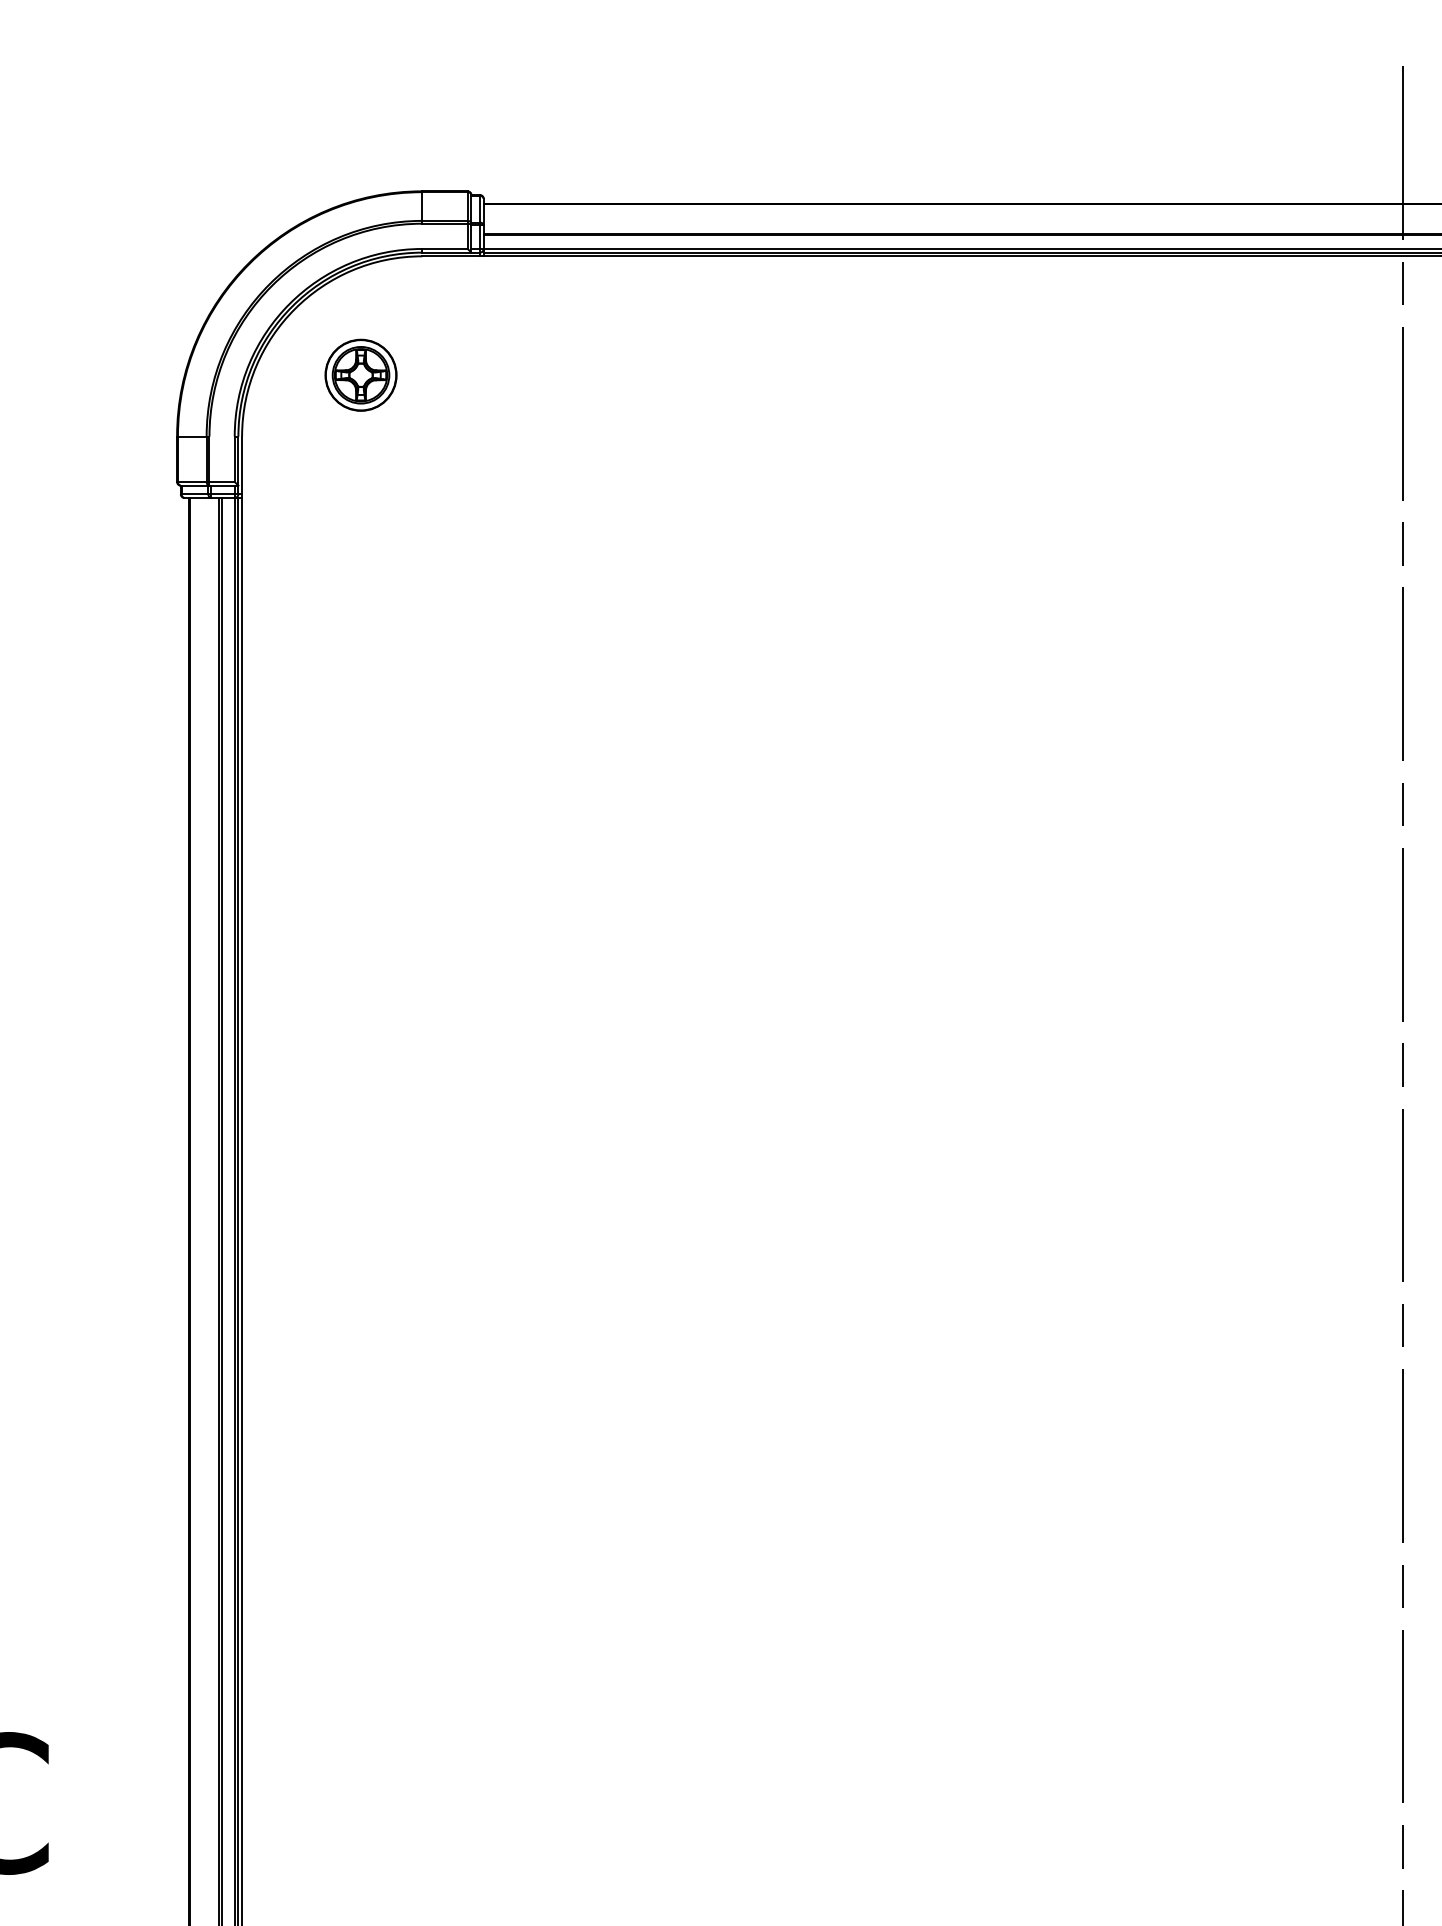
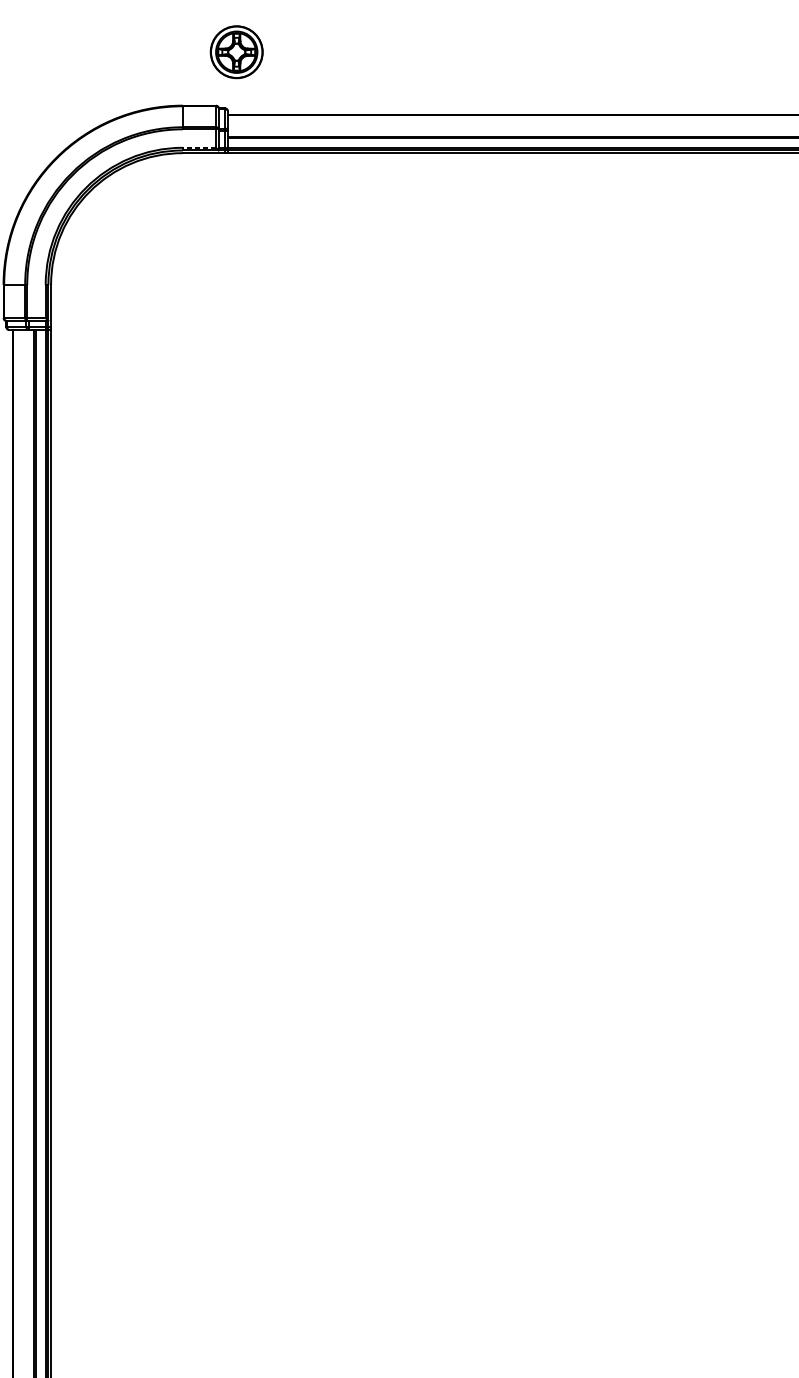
line: (445, 248) -> (199, 147), solid -> dashed
part: (360, 374) -> (236, 51), moved

